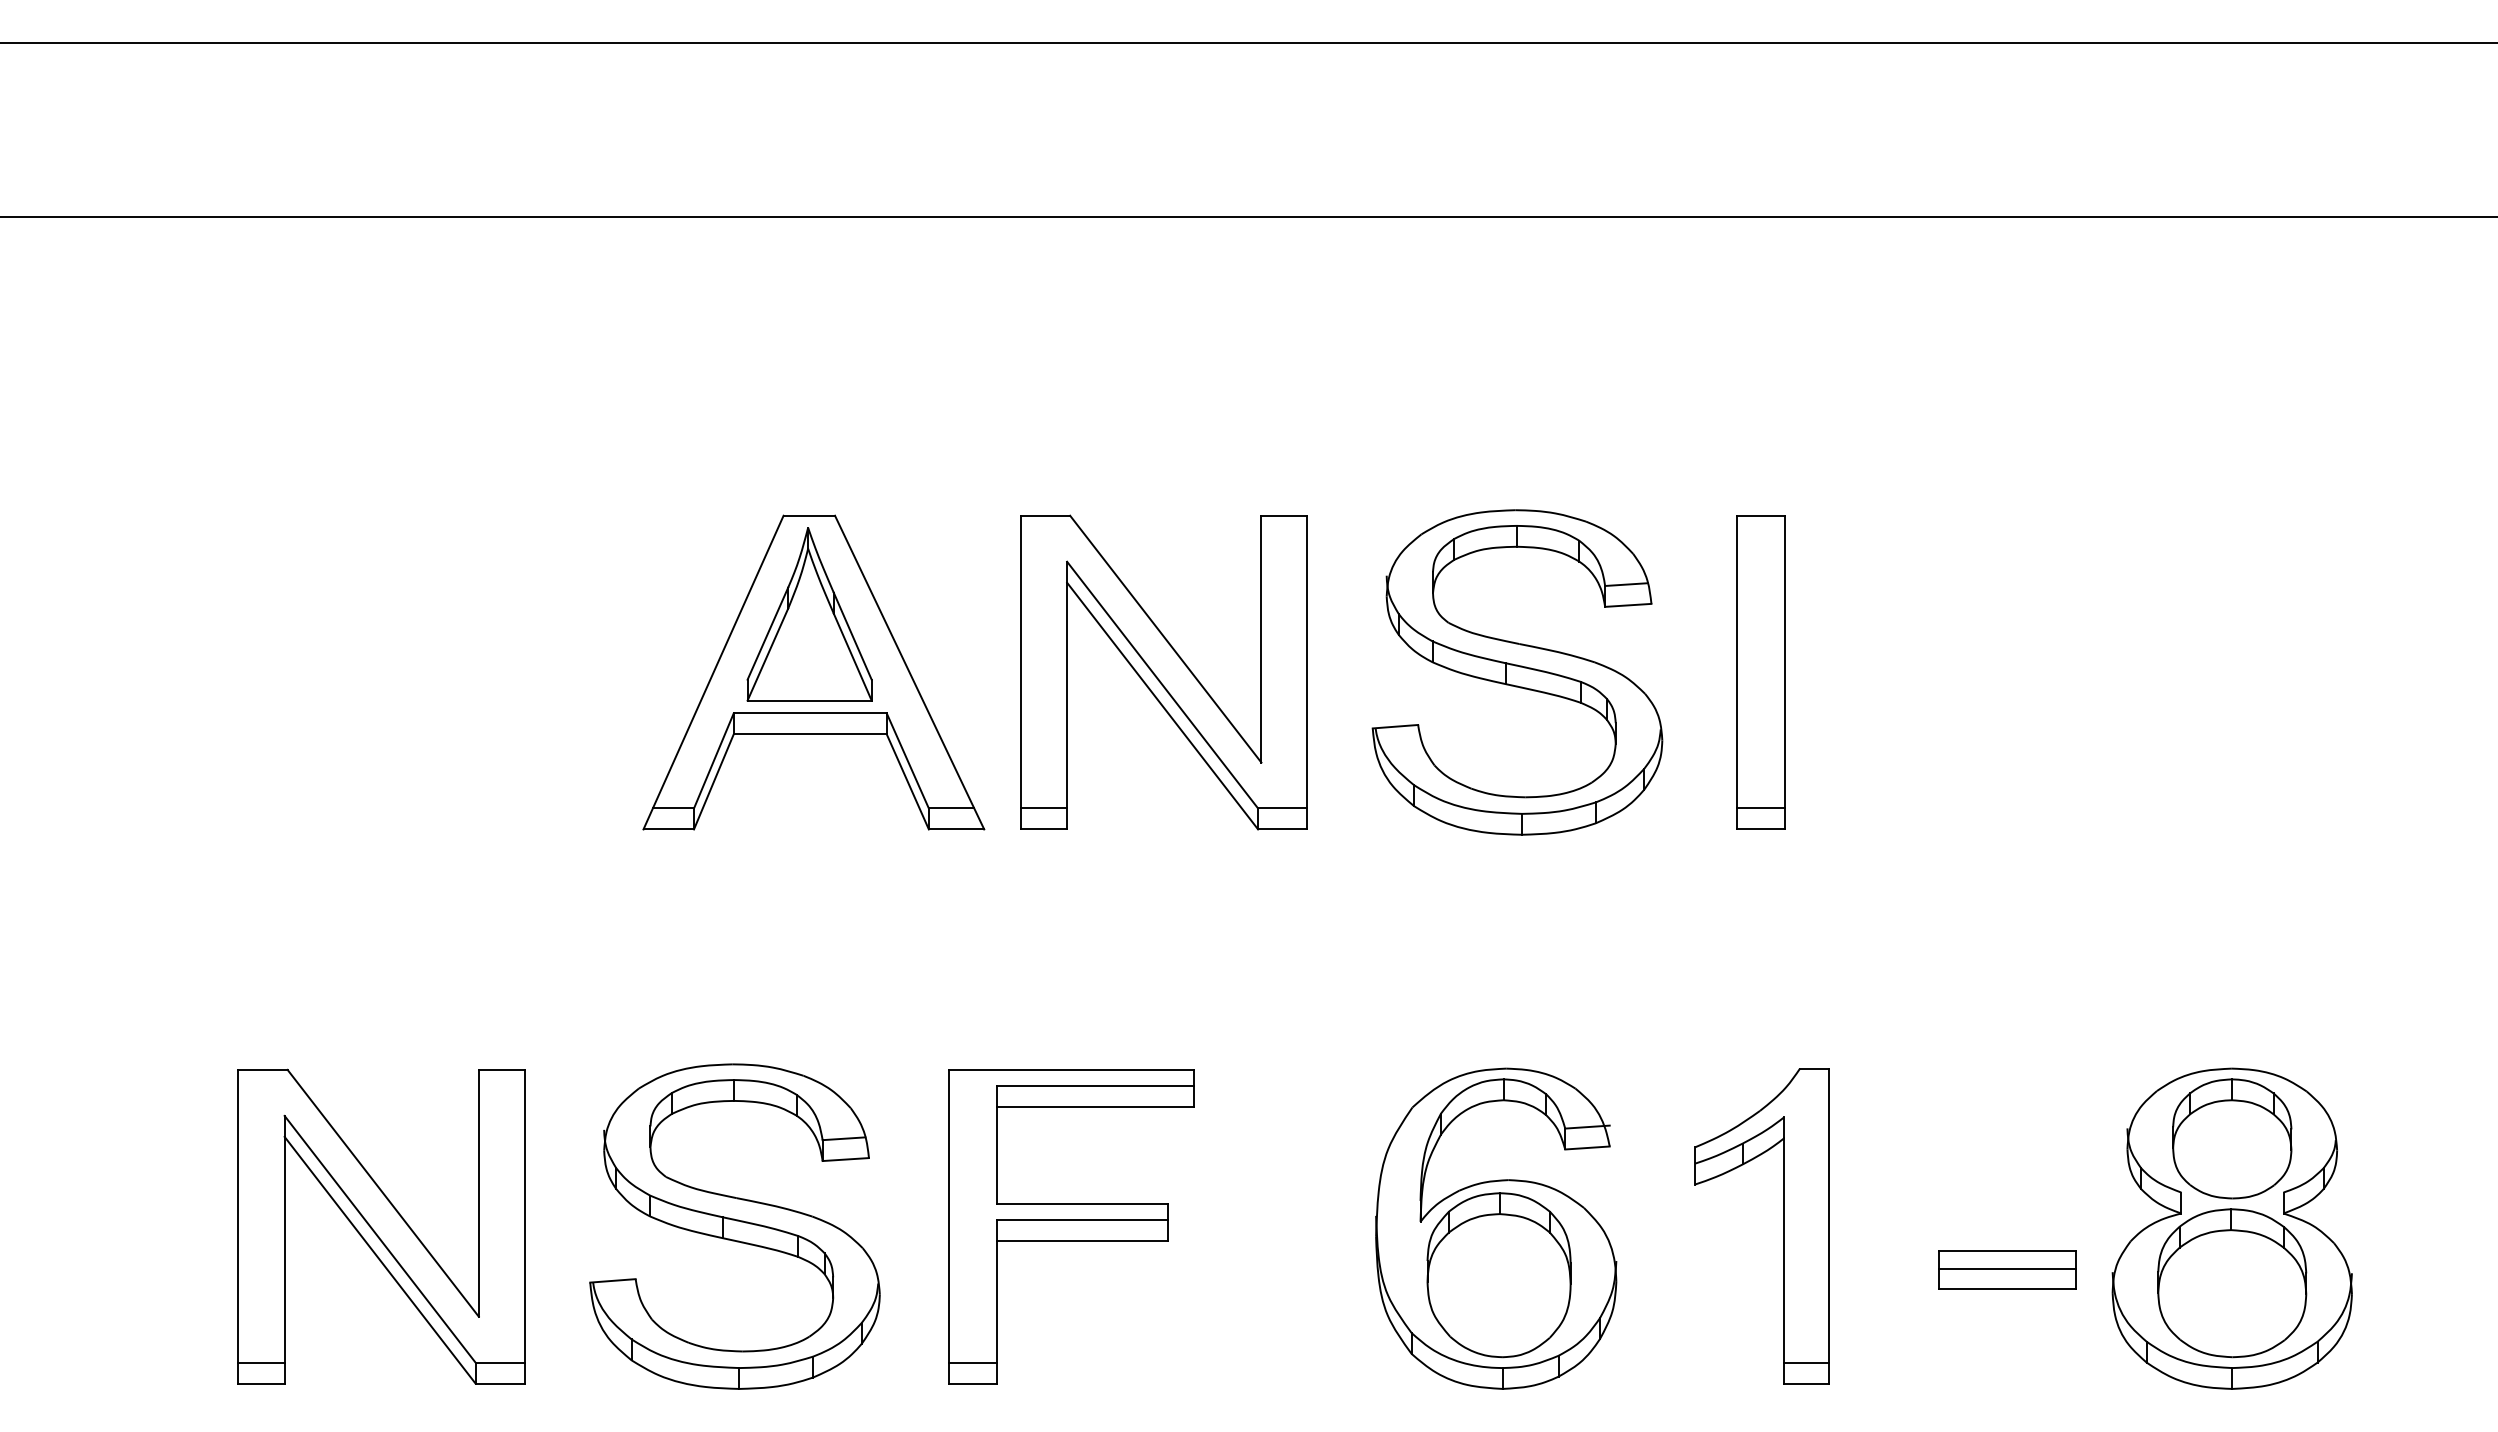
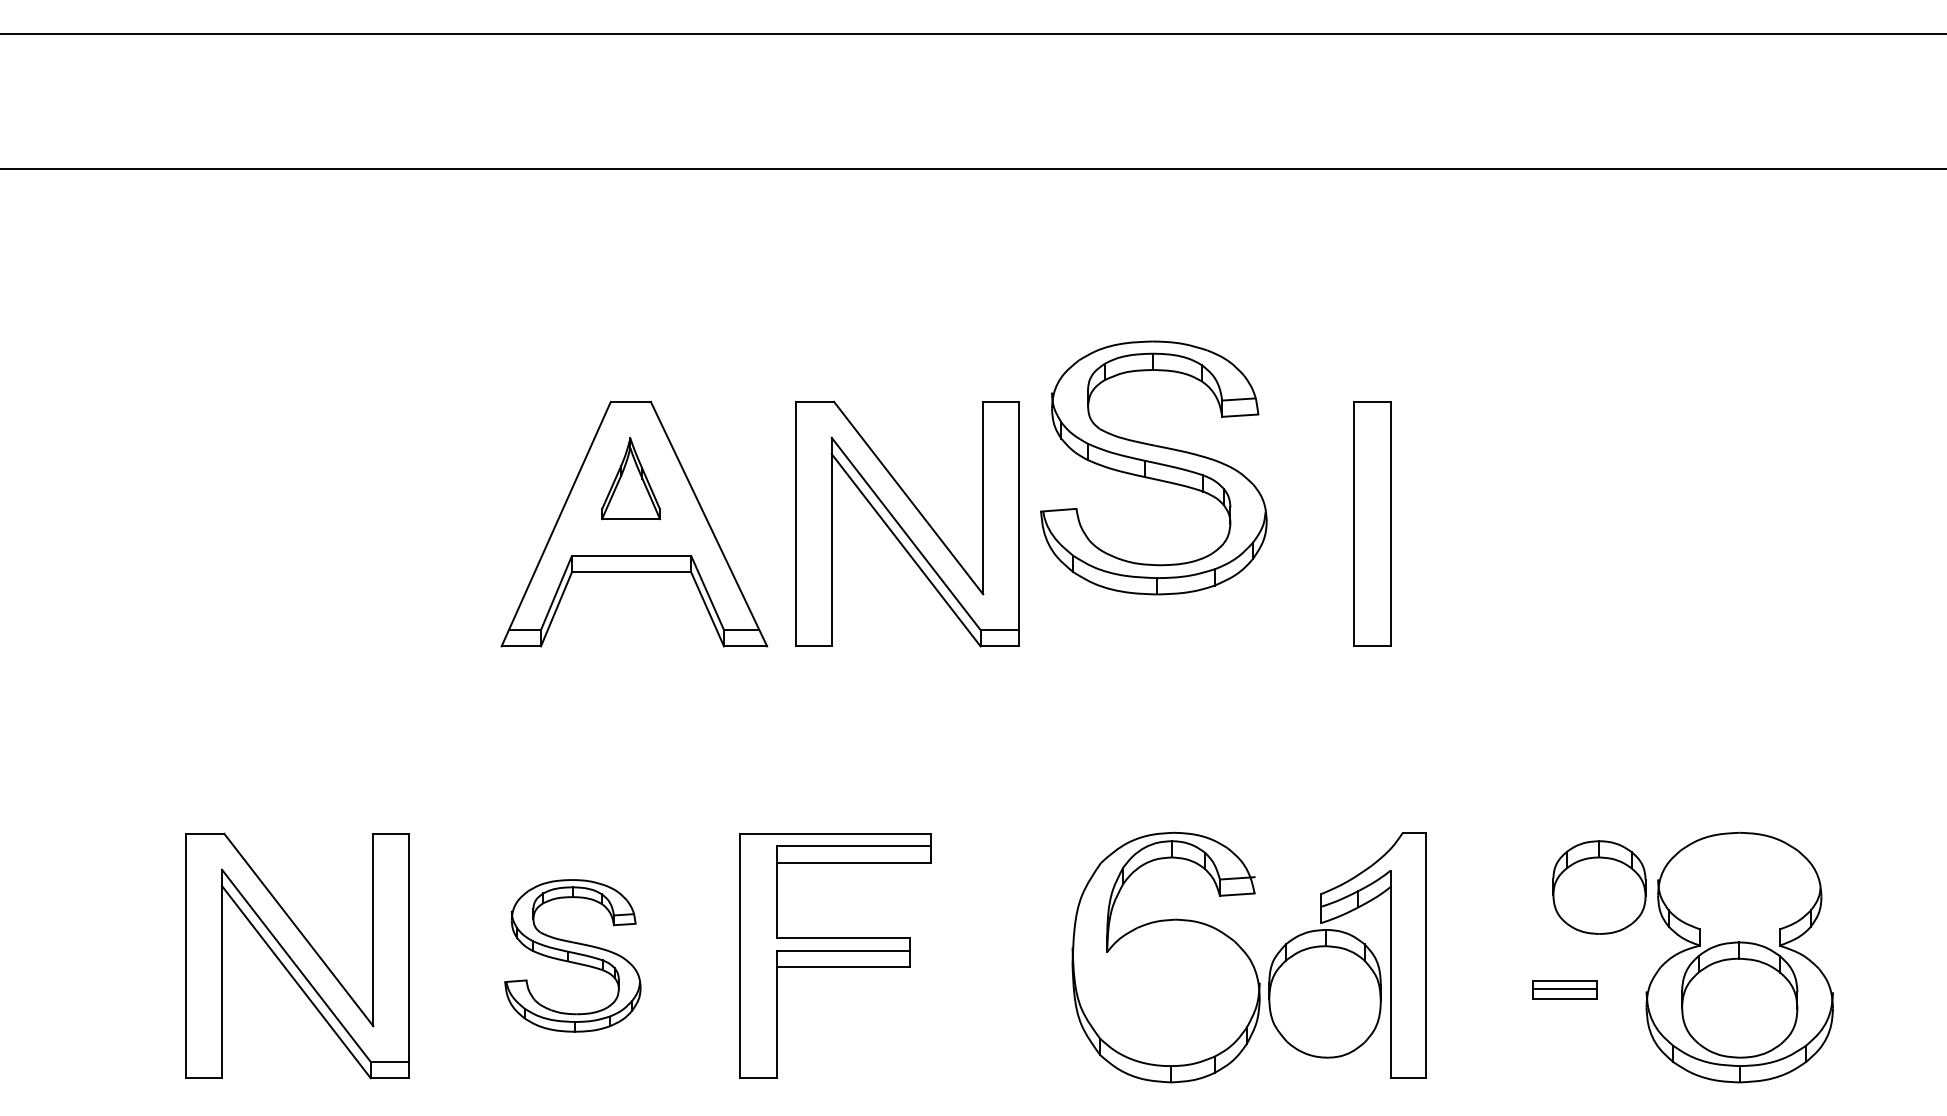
part: (809, 614) -> (630, 478), size x0.6
part: (1517, 672) -> (1153, 467), moved
line: (1043, 808) -> (813, 630), removed
line: (1761, 808) -> (1372, 630), removed
part: (2232, 1138) -> (1599, 887), moved
part: (734, 1226) -> (572, 955), size x0.6
part: (2007, 1269) -> (1564, 989), size x0.6
part: (1498, 1275) -> (1324, 994), moved
line: (261, 1362) -> (203, 1061), removed
line: (972, 1362) -> (758, 1061), removed
line: (1806, 1362) -> (1407, 1061), removed

